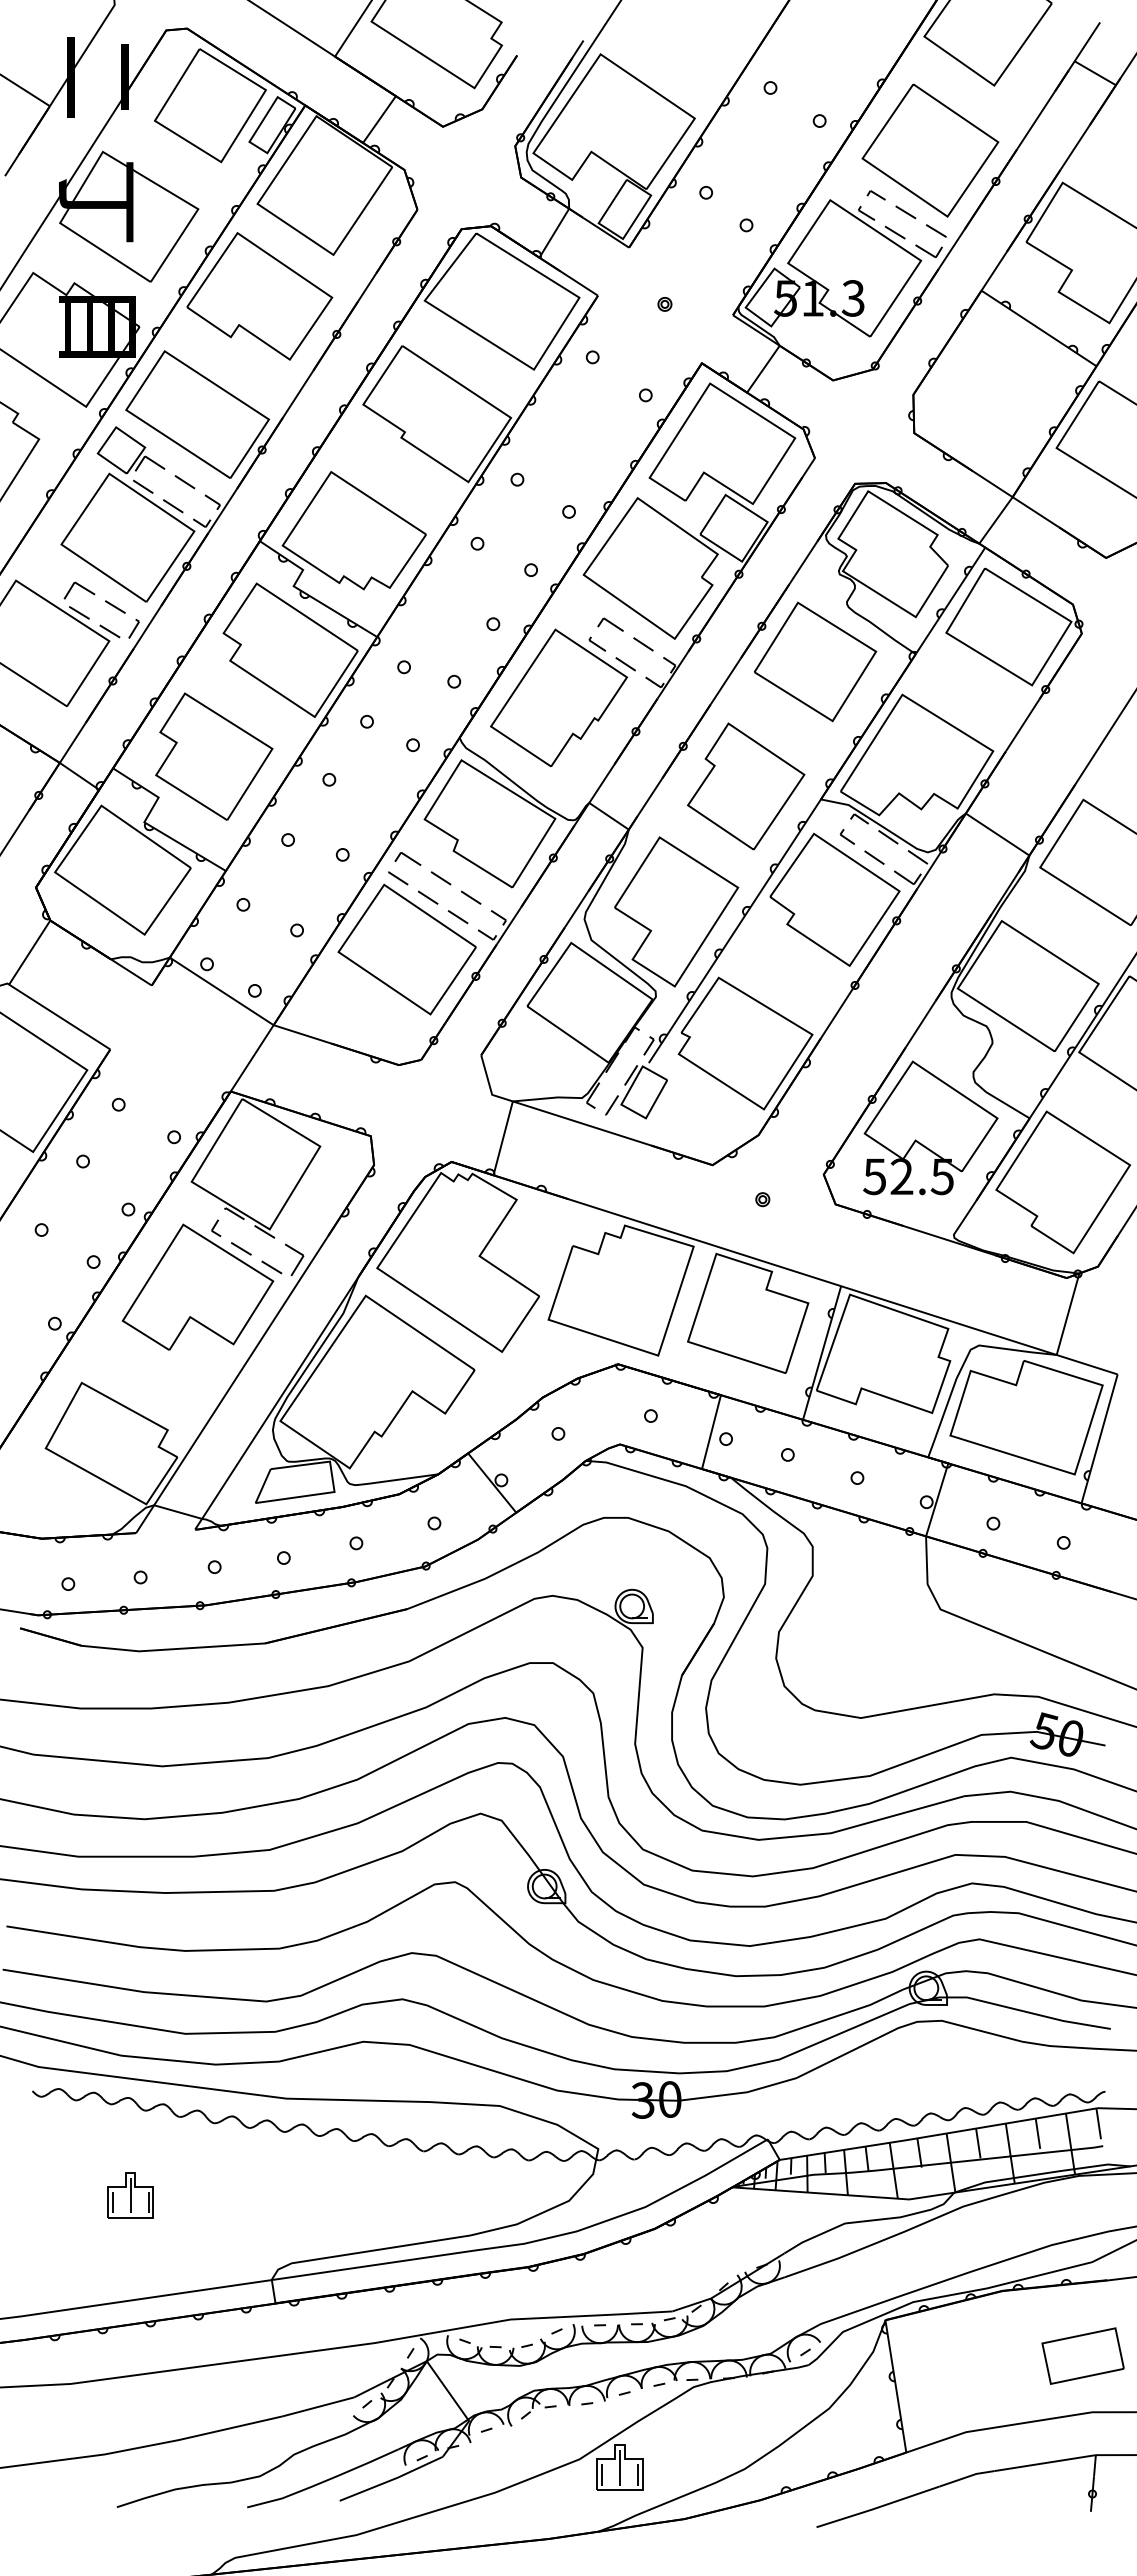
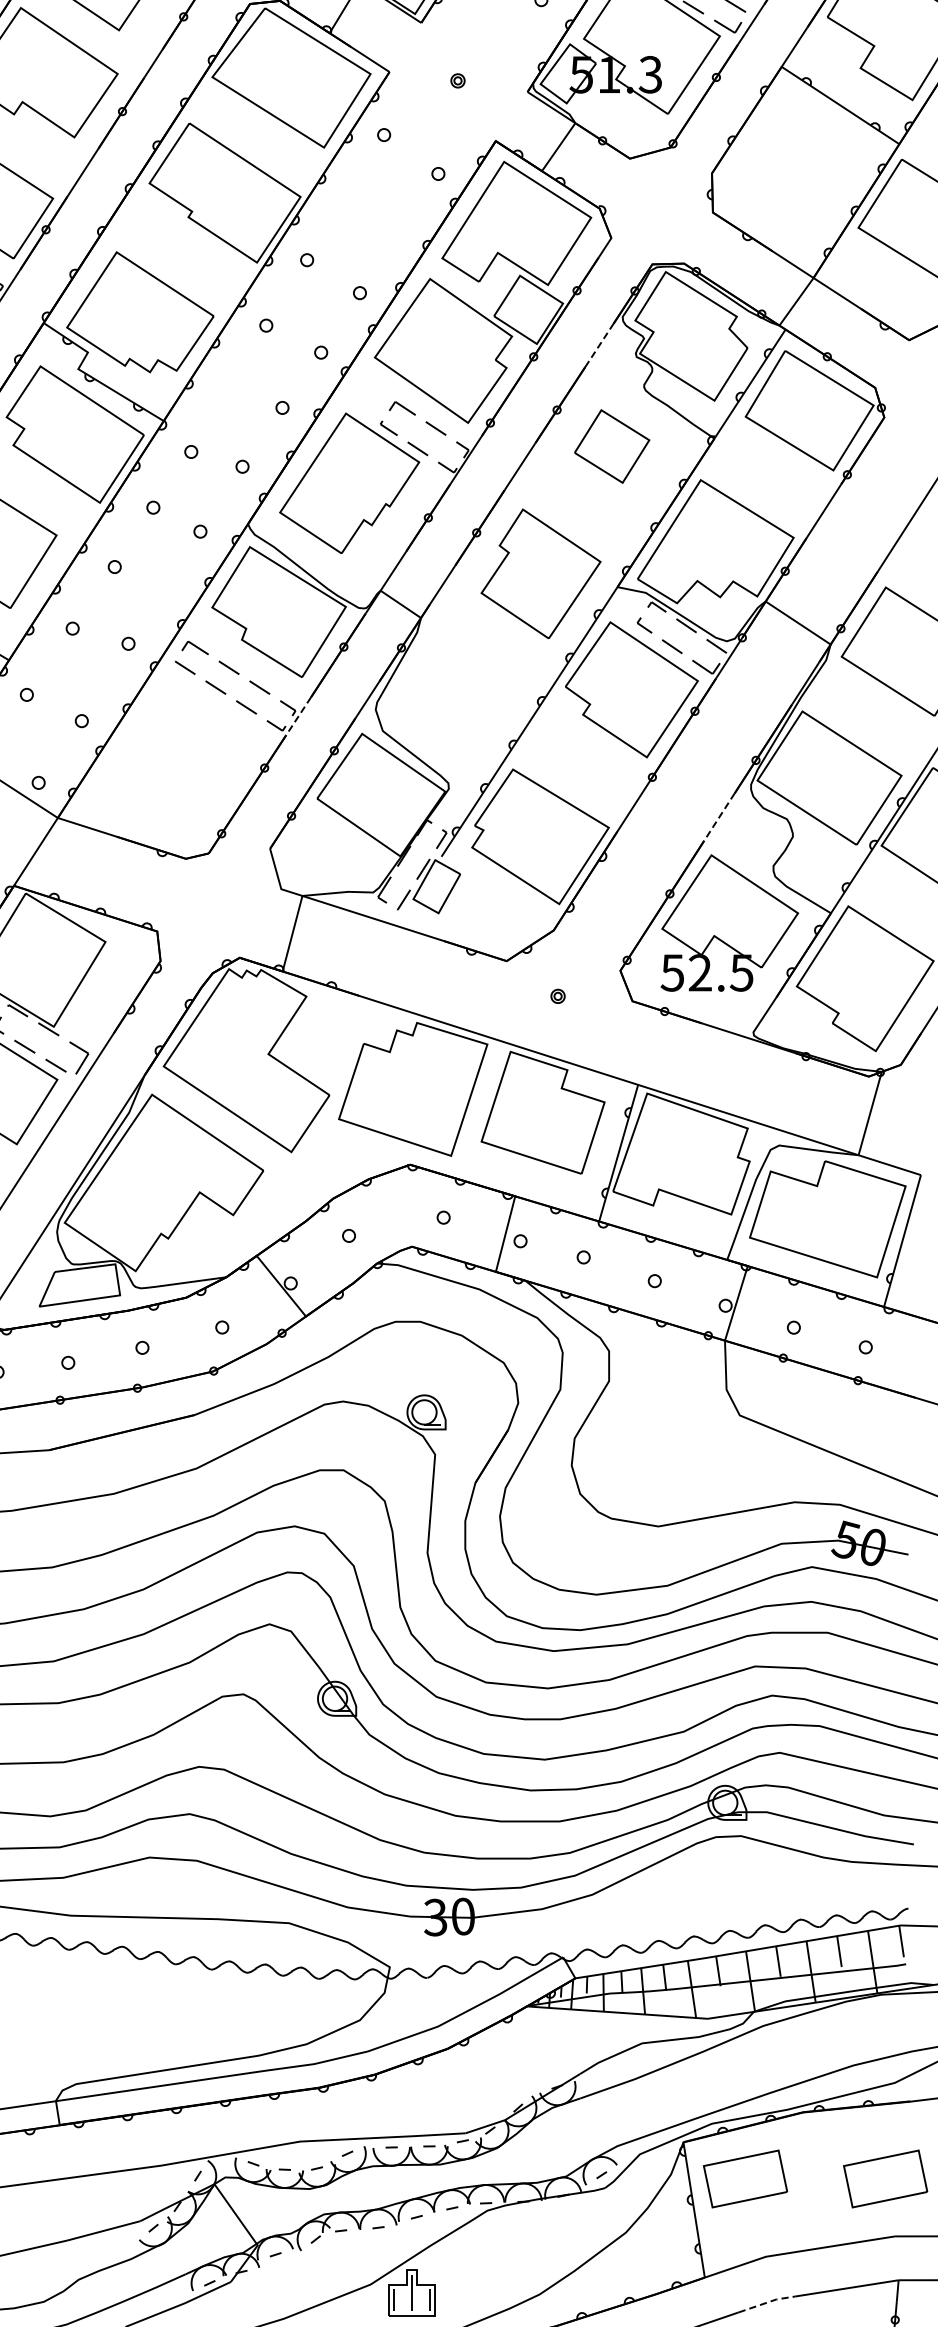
line: (803, 562) -> (599, 344), solid -> dashed
part: (815, 661) -> (611, 446), size x0.6
part: (676, 911) -> (469, 701), removed
line: (508, 926) -> (298, 717), solid -> dashed
part: (406, 949) -> (193, 740), removed
line: (920, 1024) -> (719, 817), solid -> dashed
part: (945, 2355) -> (744, 2178), added
line: (967, 2477) -> (767, 2303), solid -> dashed

